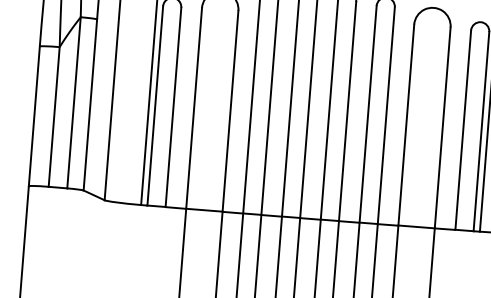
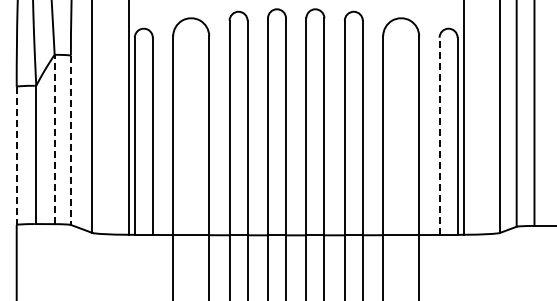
line: (73, 102) -> (54, 139), solid -> dashed
line: (89, 105) -> (70, 140), solid -> dashed
line: (34, 116) -> (16, 156), solid -> dashed
line: (463, 130) -> (439, 136), solid -> dashed

